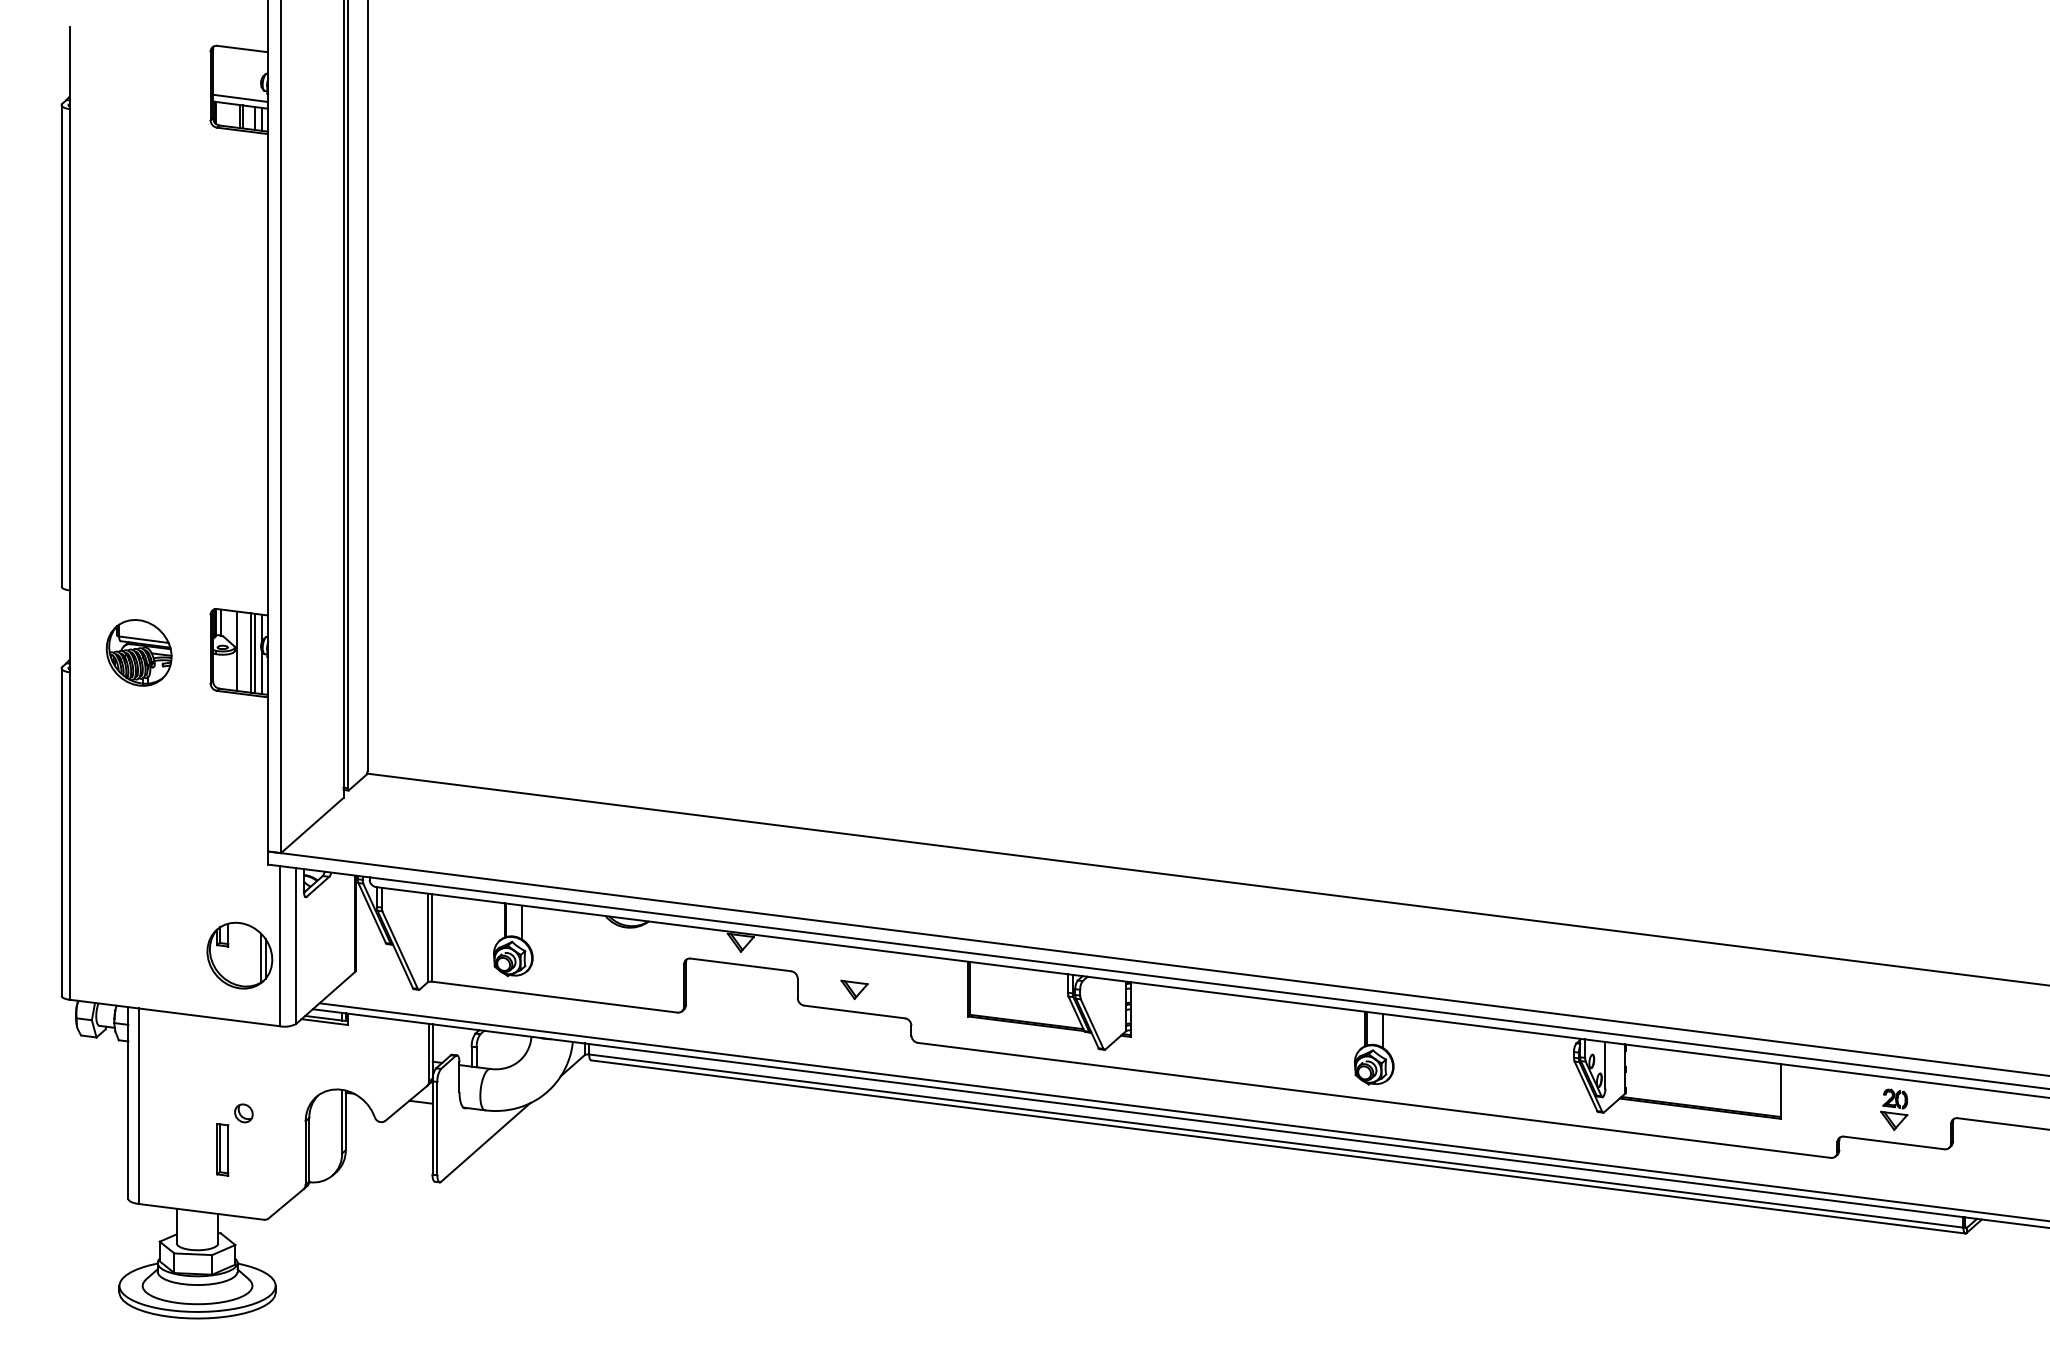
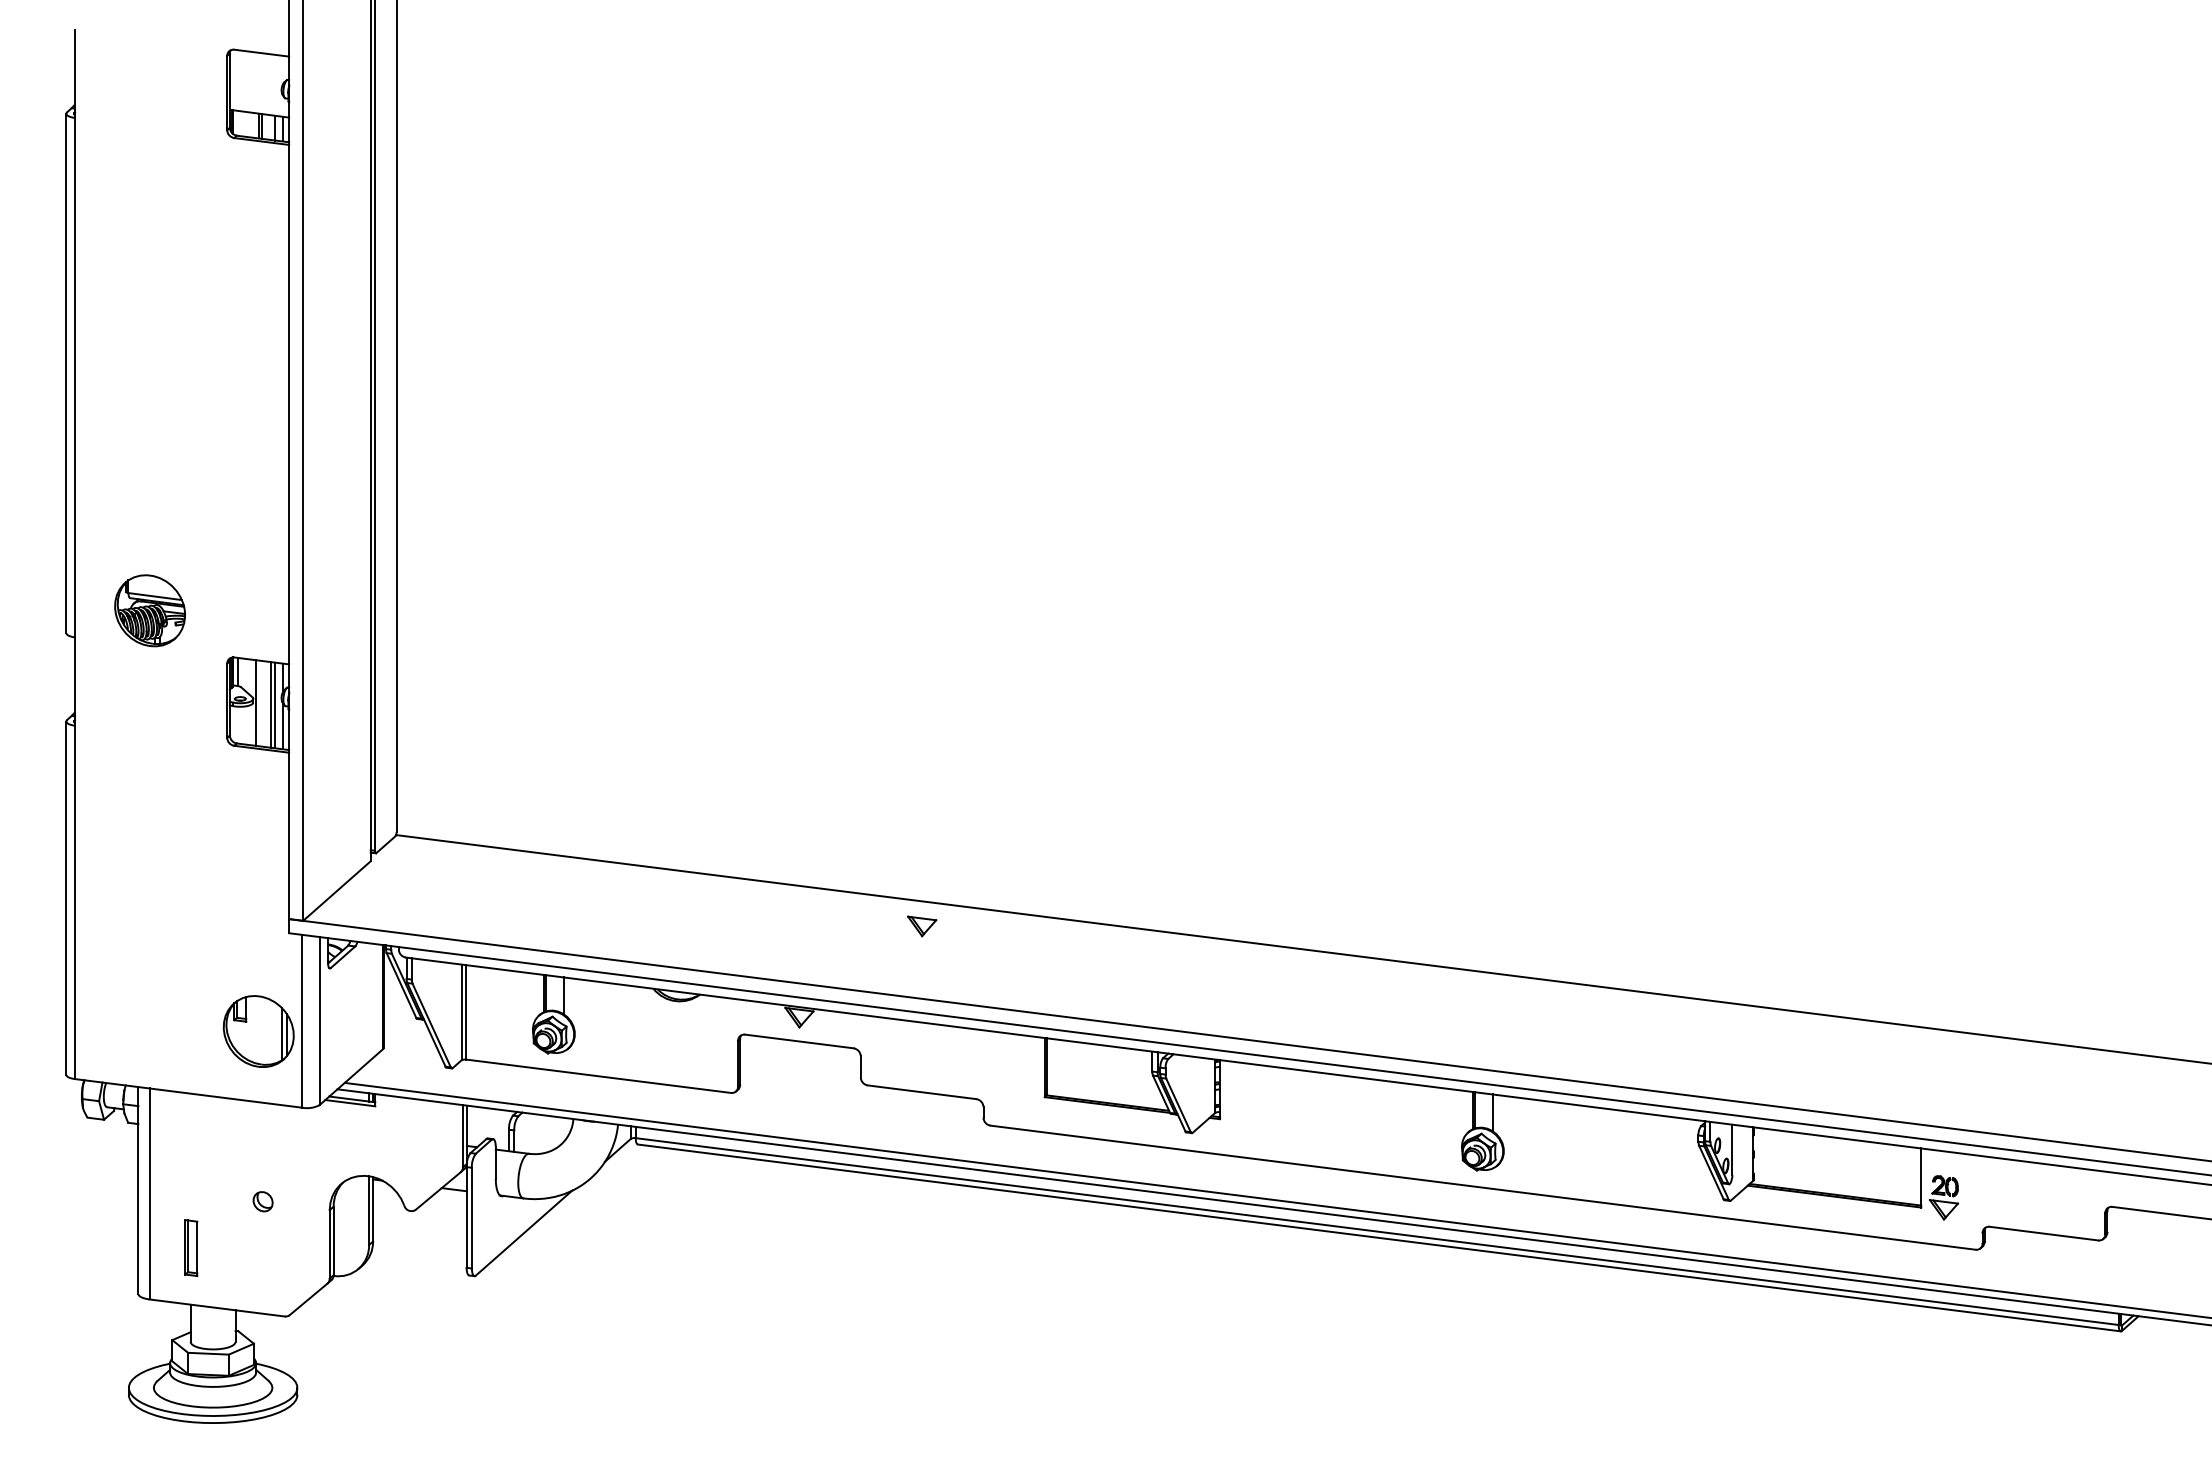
line: (240, 98) -> (259, 106), removed
part: (139, 652) -> (150, 610), moved
part: (854, 989) -> (922, 926), moved
part: (1894, 1109) -> (1944, 1197), moved
part: (222, 1149) -> (191, 1247), moved

